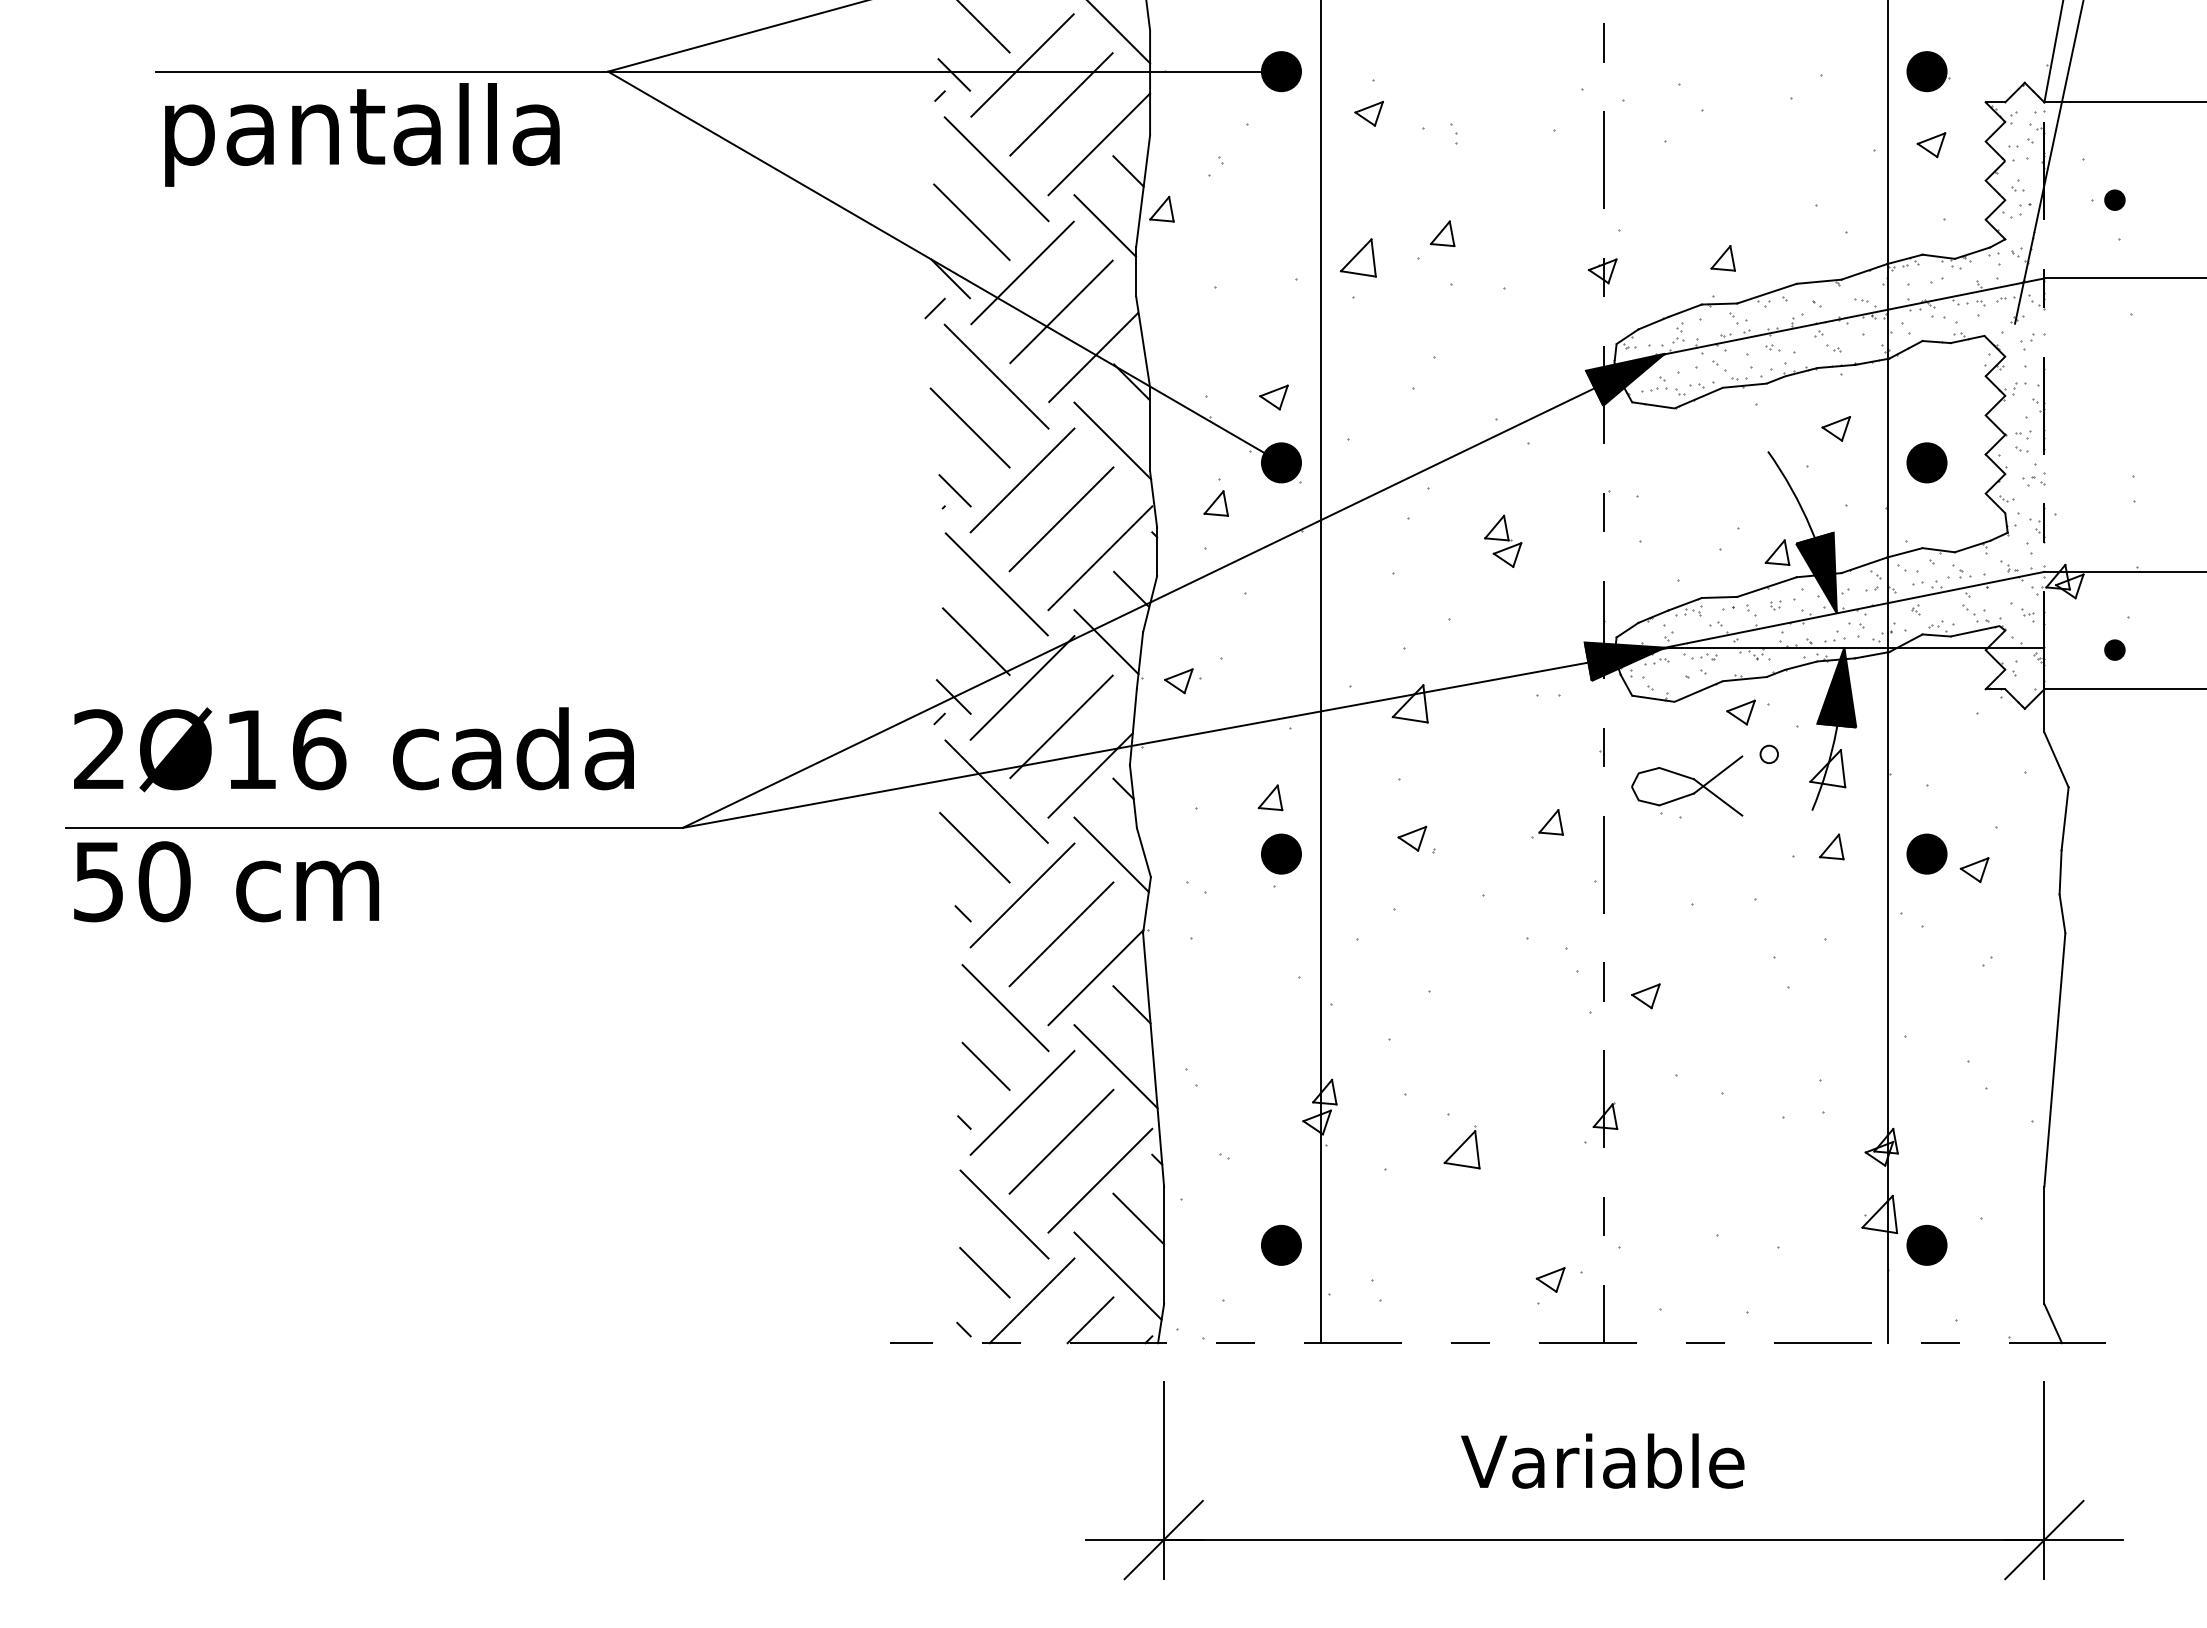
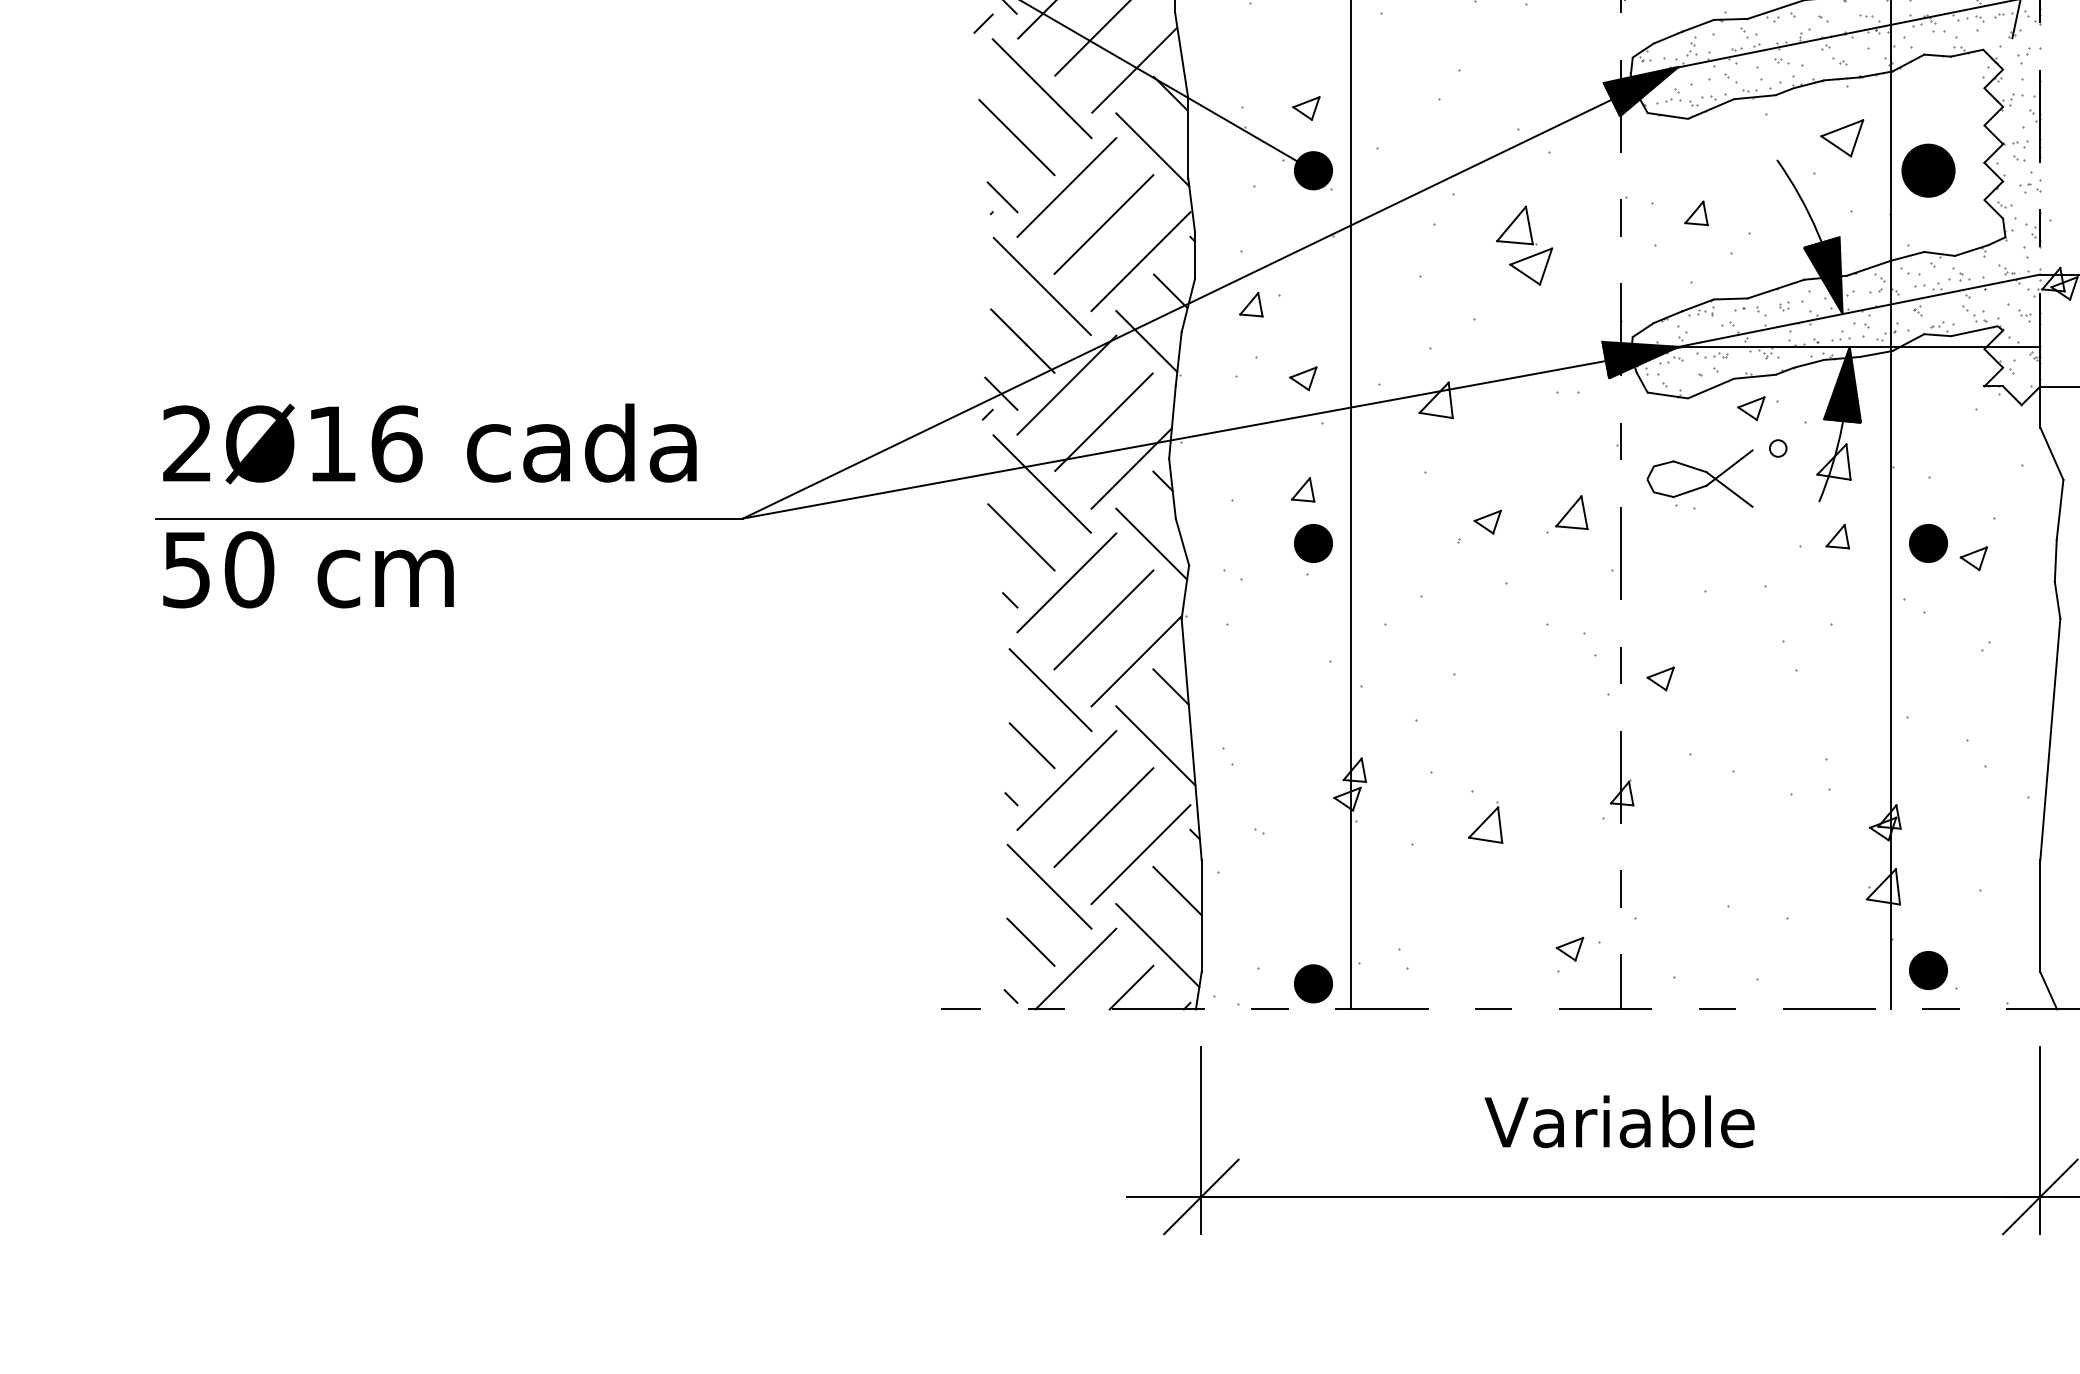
part: (1835, 428) -> (1841, 137), size x1.6
part: (1926, 462) -> (1928, 170), size x1.4
part: (1215, 503) -> (1250, 304), moved
part: (1503, 540) -> (1525, 244), size x1.6
part: (1777, 552) -> (1696, 213), moved
part: (1178, 681) -> (1303, 379), moved
part: (1547, 823) -> (1566, 514), size x1.4
part: (1412, 838) -> (1487, 521), moved
part: (1281, 1244) -> (1313, 983), moved
part: (1926, 1244) -> (1928, 969), moved

